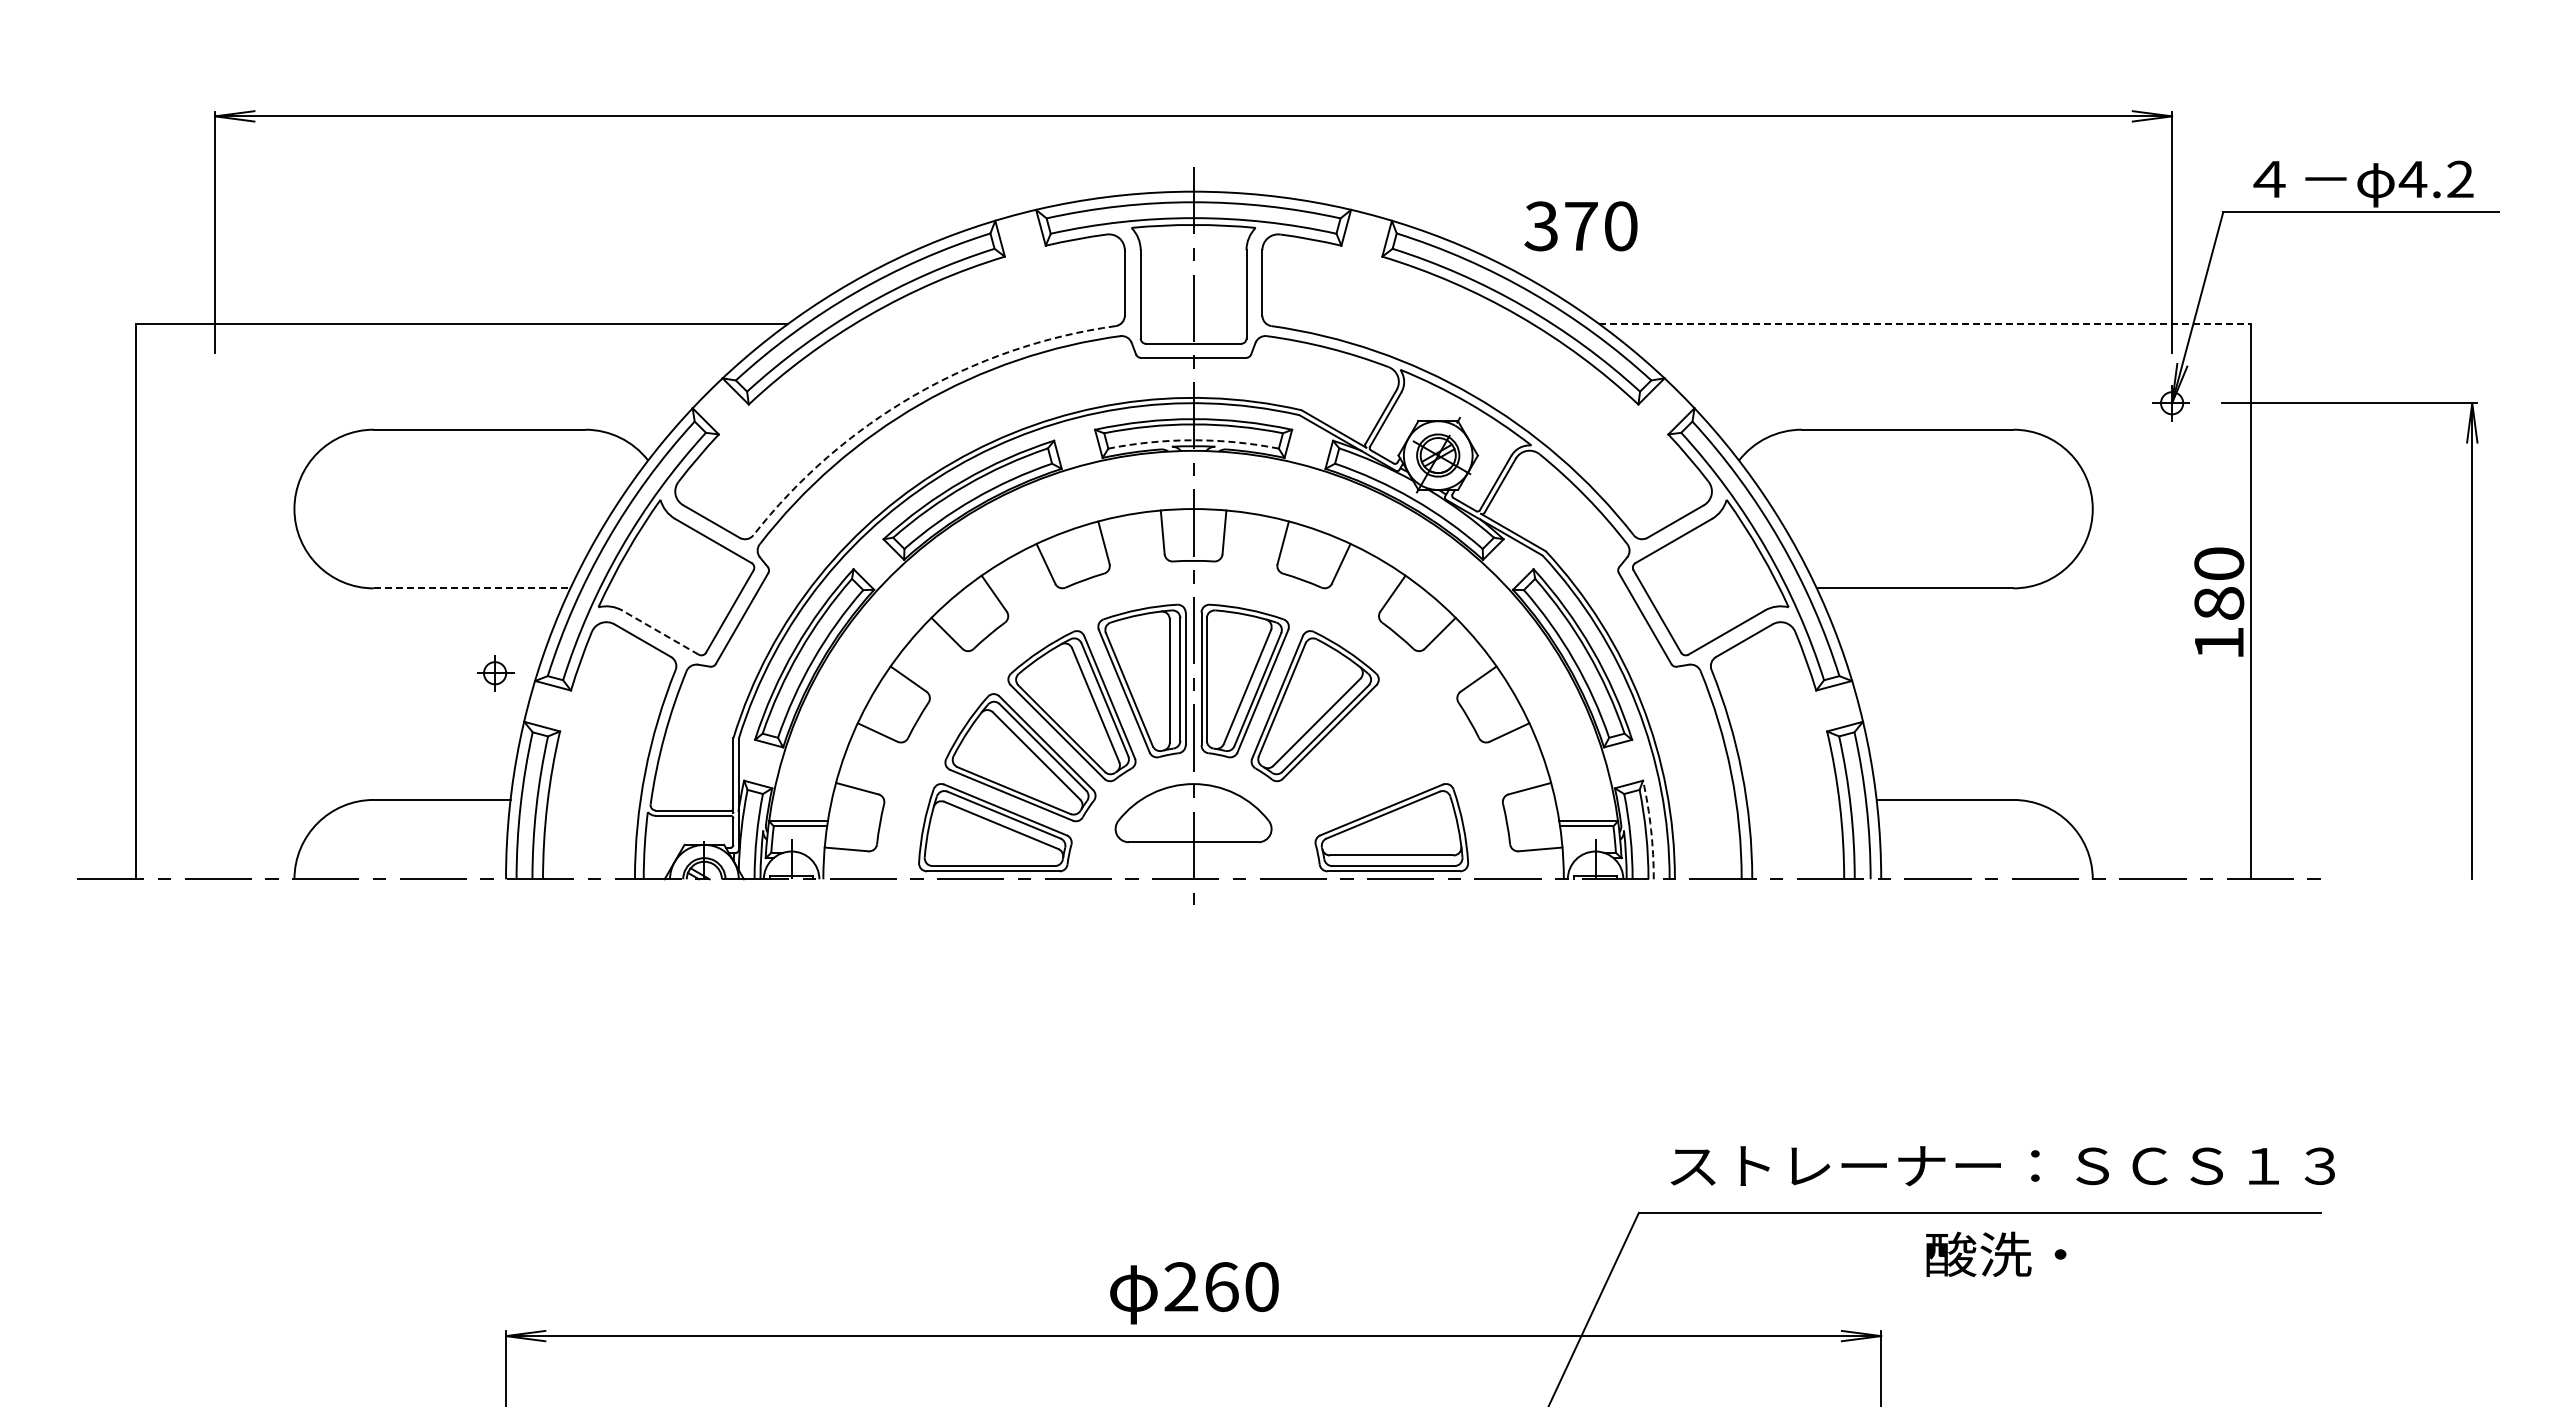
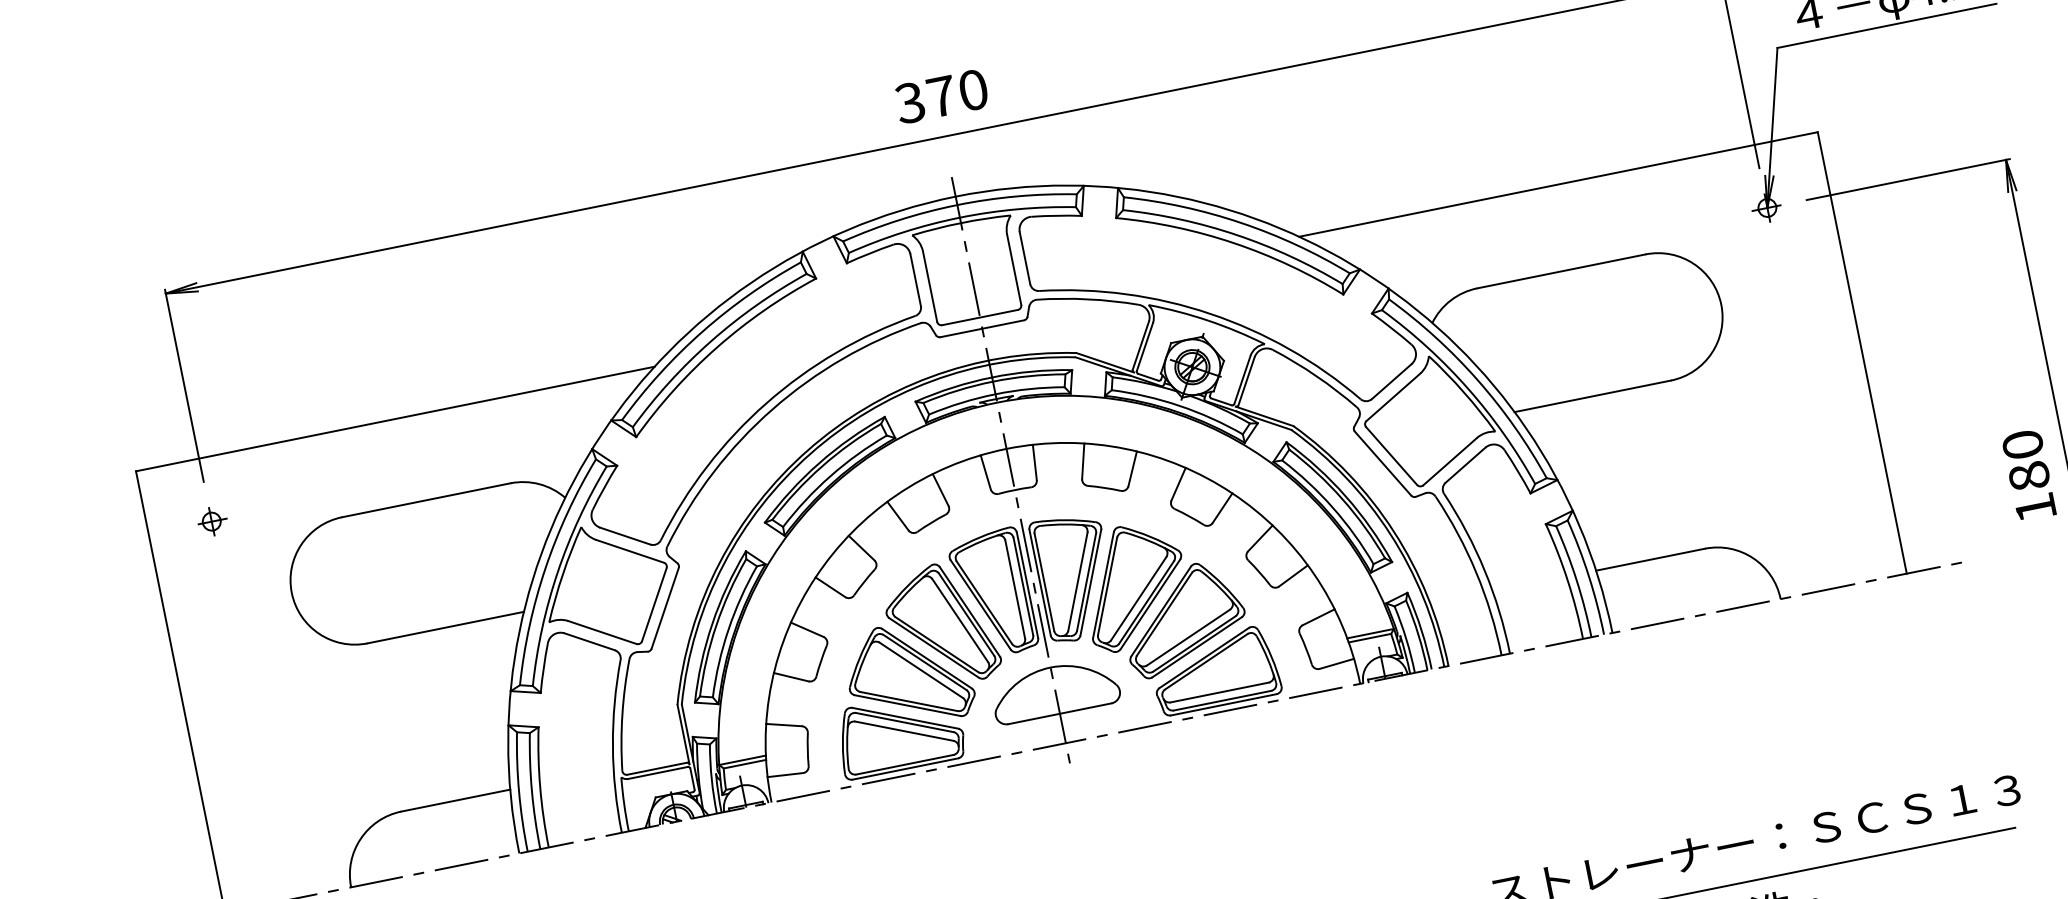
text: (1580, 226) -> (941, 96), moved
line: (1925, 323) -> (1558, 184), dashed -> solid
arc: (914, 395) -> (766, 403), dashed -> solid
arc: (1193, 440) -> (995, 394), dashed -> solid
line: (472, 588) -> (446, 627), dashed -> solid
text: (2219, 601) -> (2029, 474), moved
line: (659, 632) -> (601, 632), dashed -> solid
part: (495, 673) -> (212, 521), moved
part: (1366, 757) -> (1183, 618), added
arc: (1651, 829) -> (1421, 630), dashed -> solid

